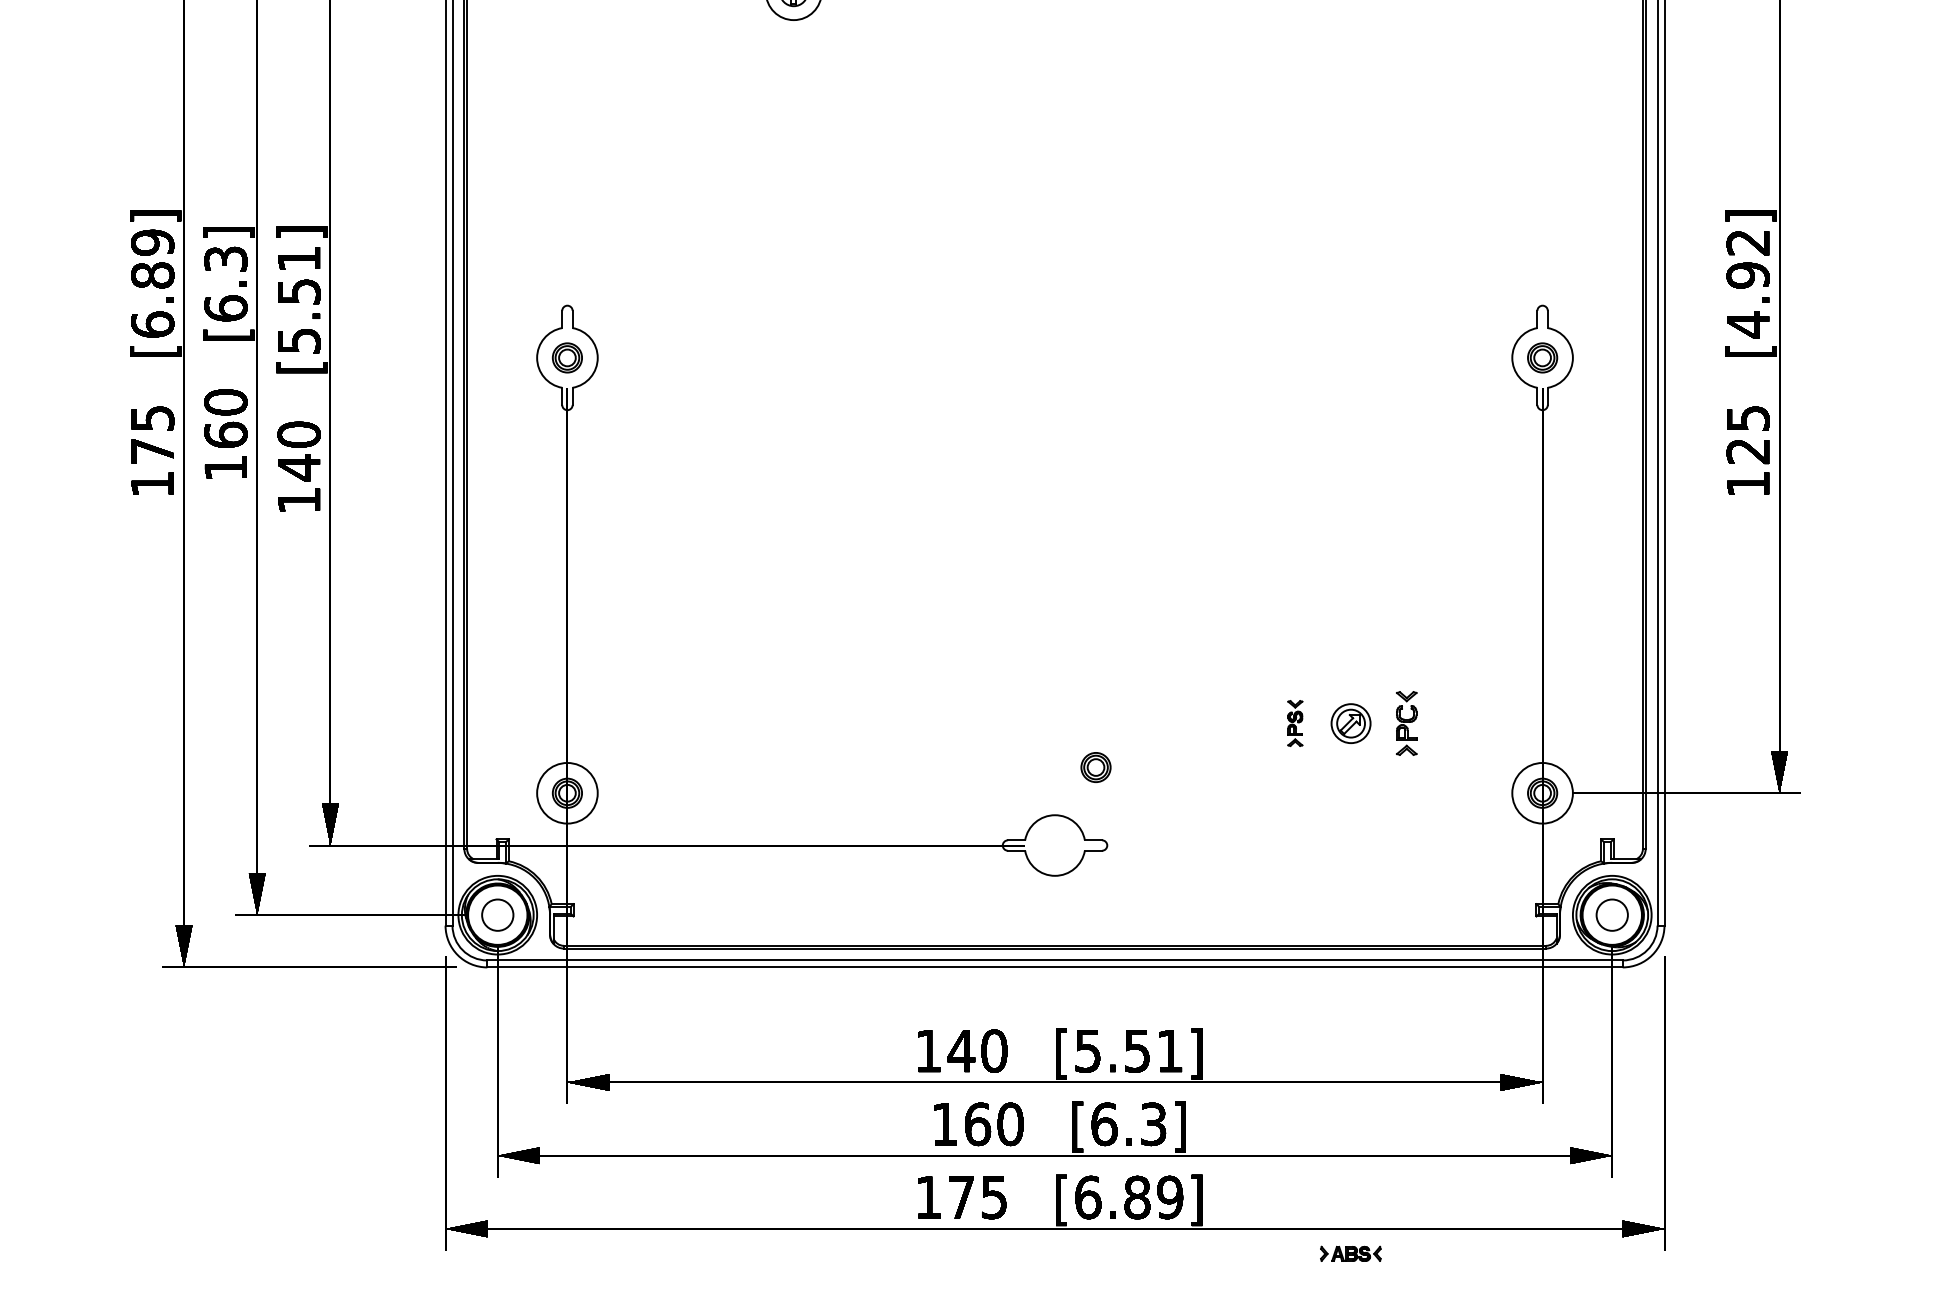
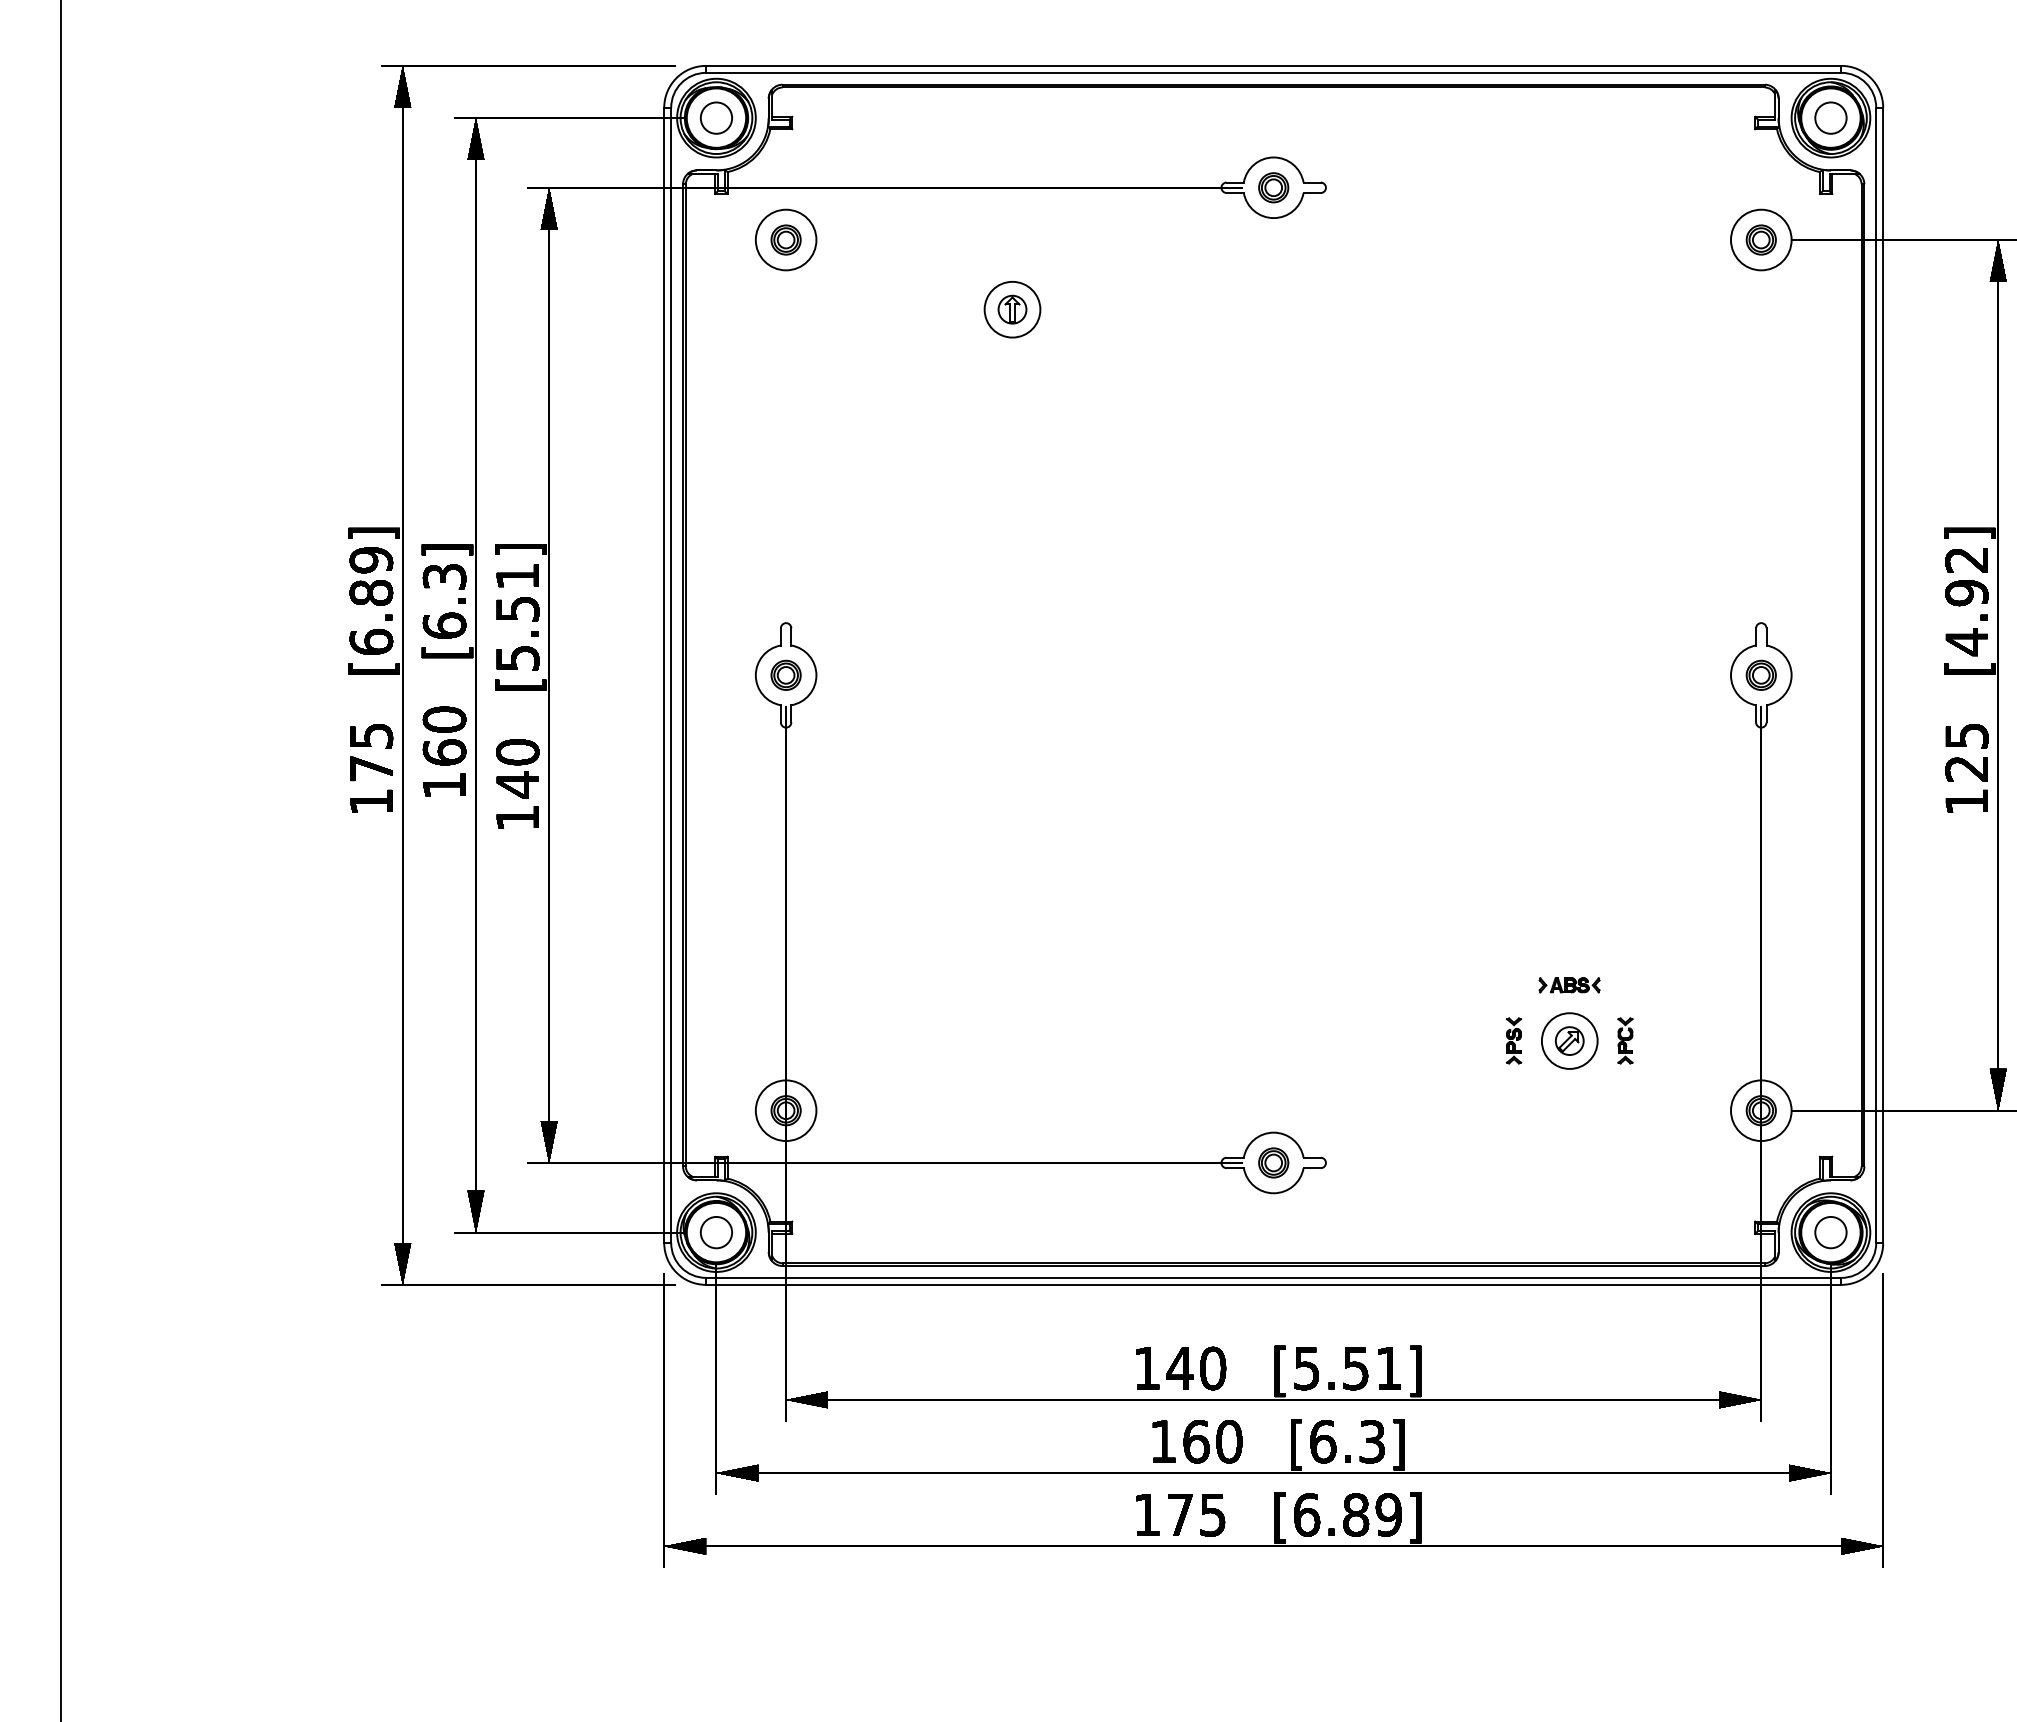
circle: (1350, 723) -> (1569, 1040), size x1.43
part: (1406, 723) -> (1625, 1040), size x0.71
part: (1095, 767) -> (1273, 1162), moved
part: (1350, 1254) -> (1569, 985), moved

